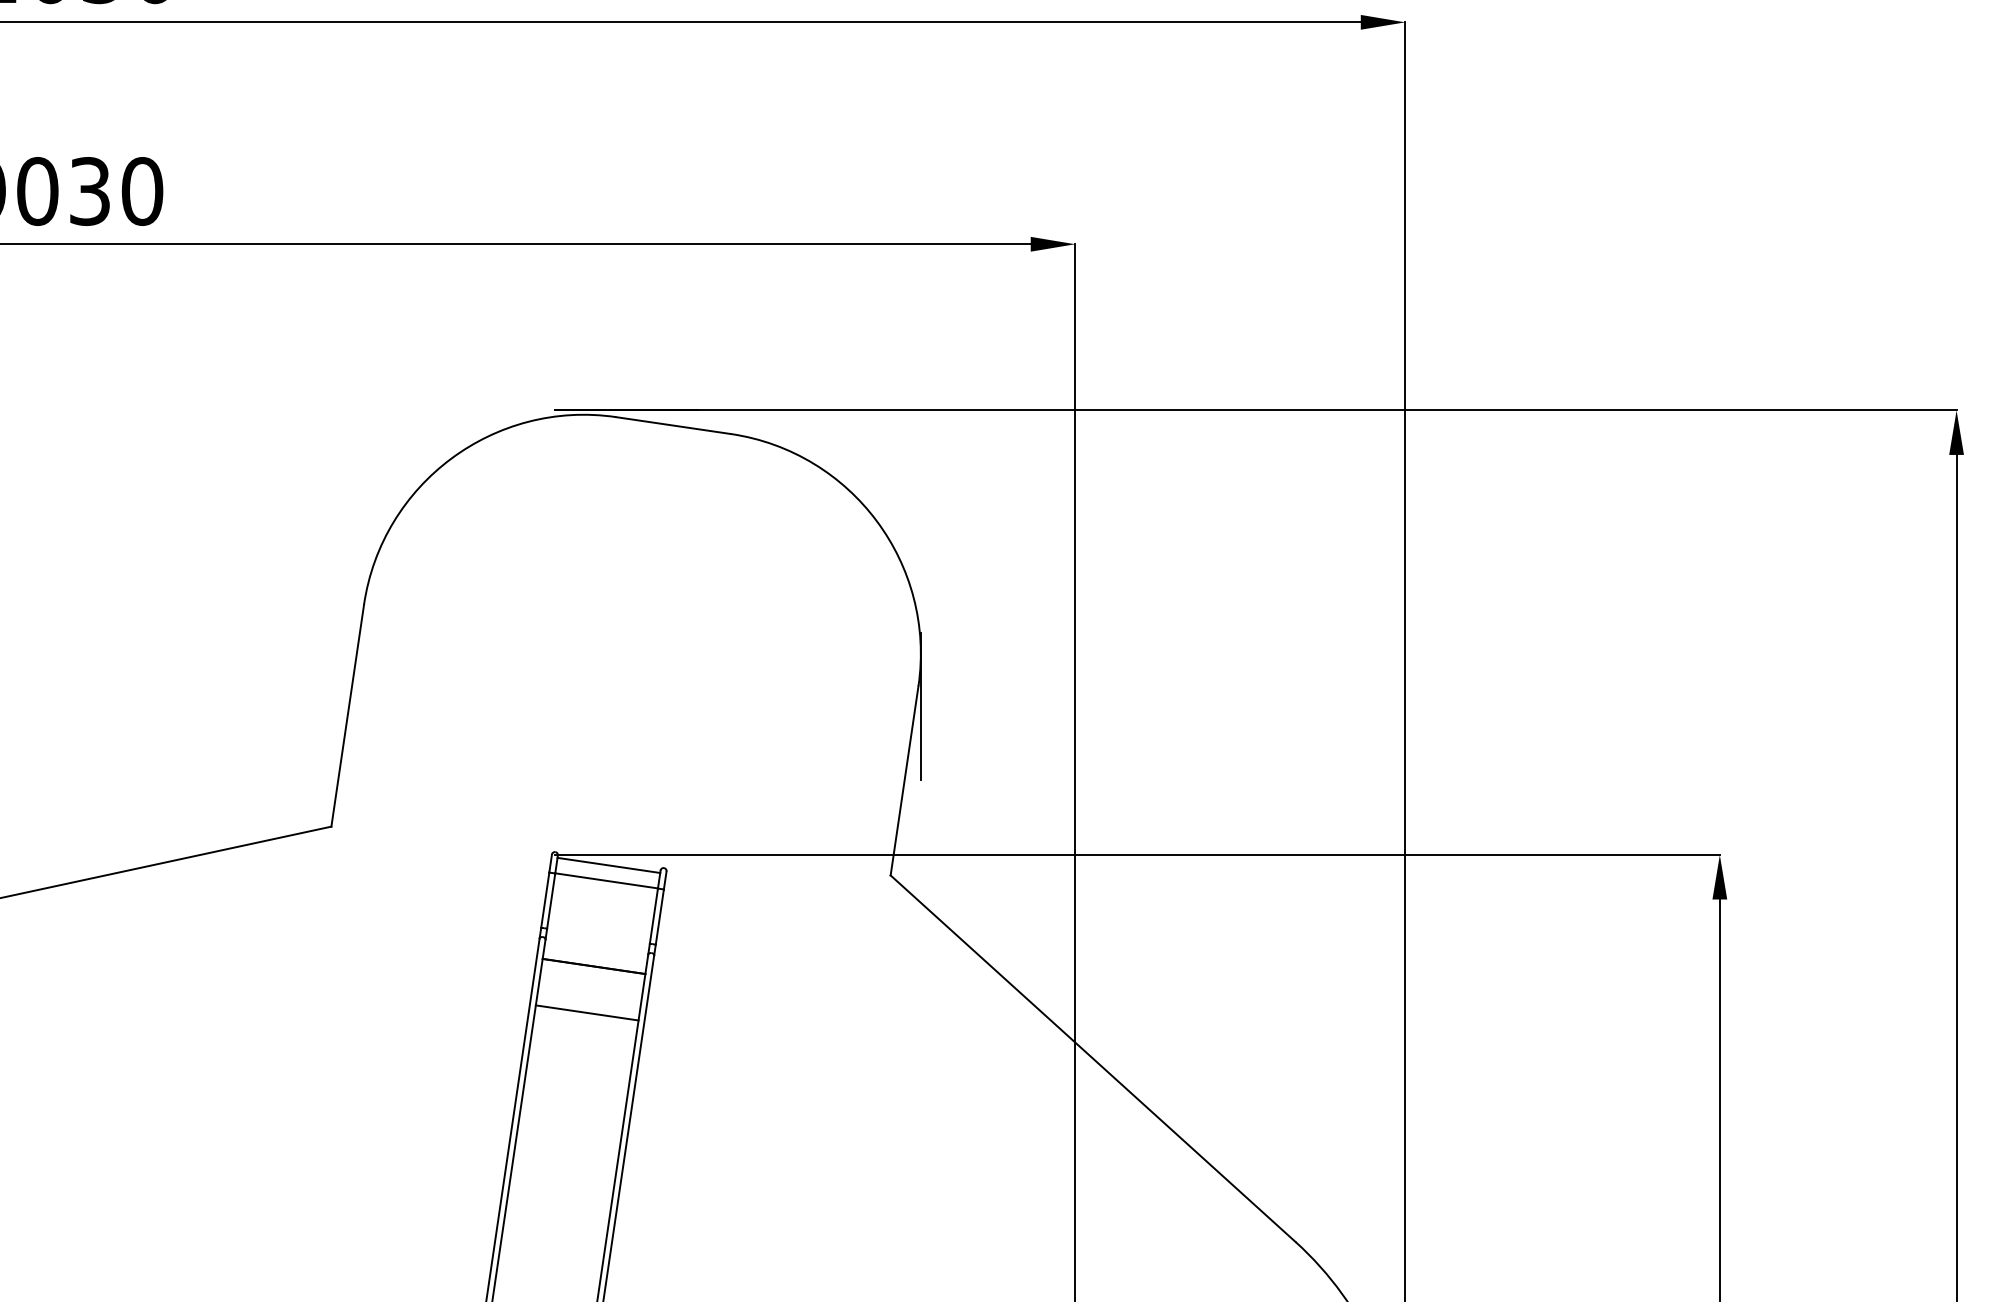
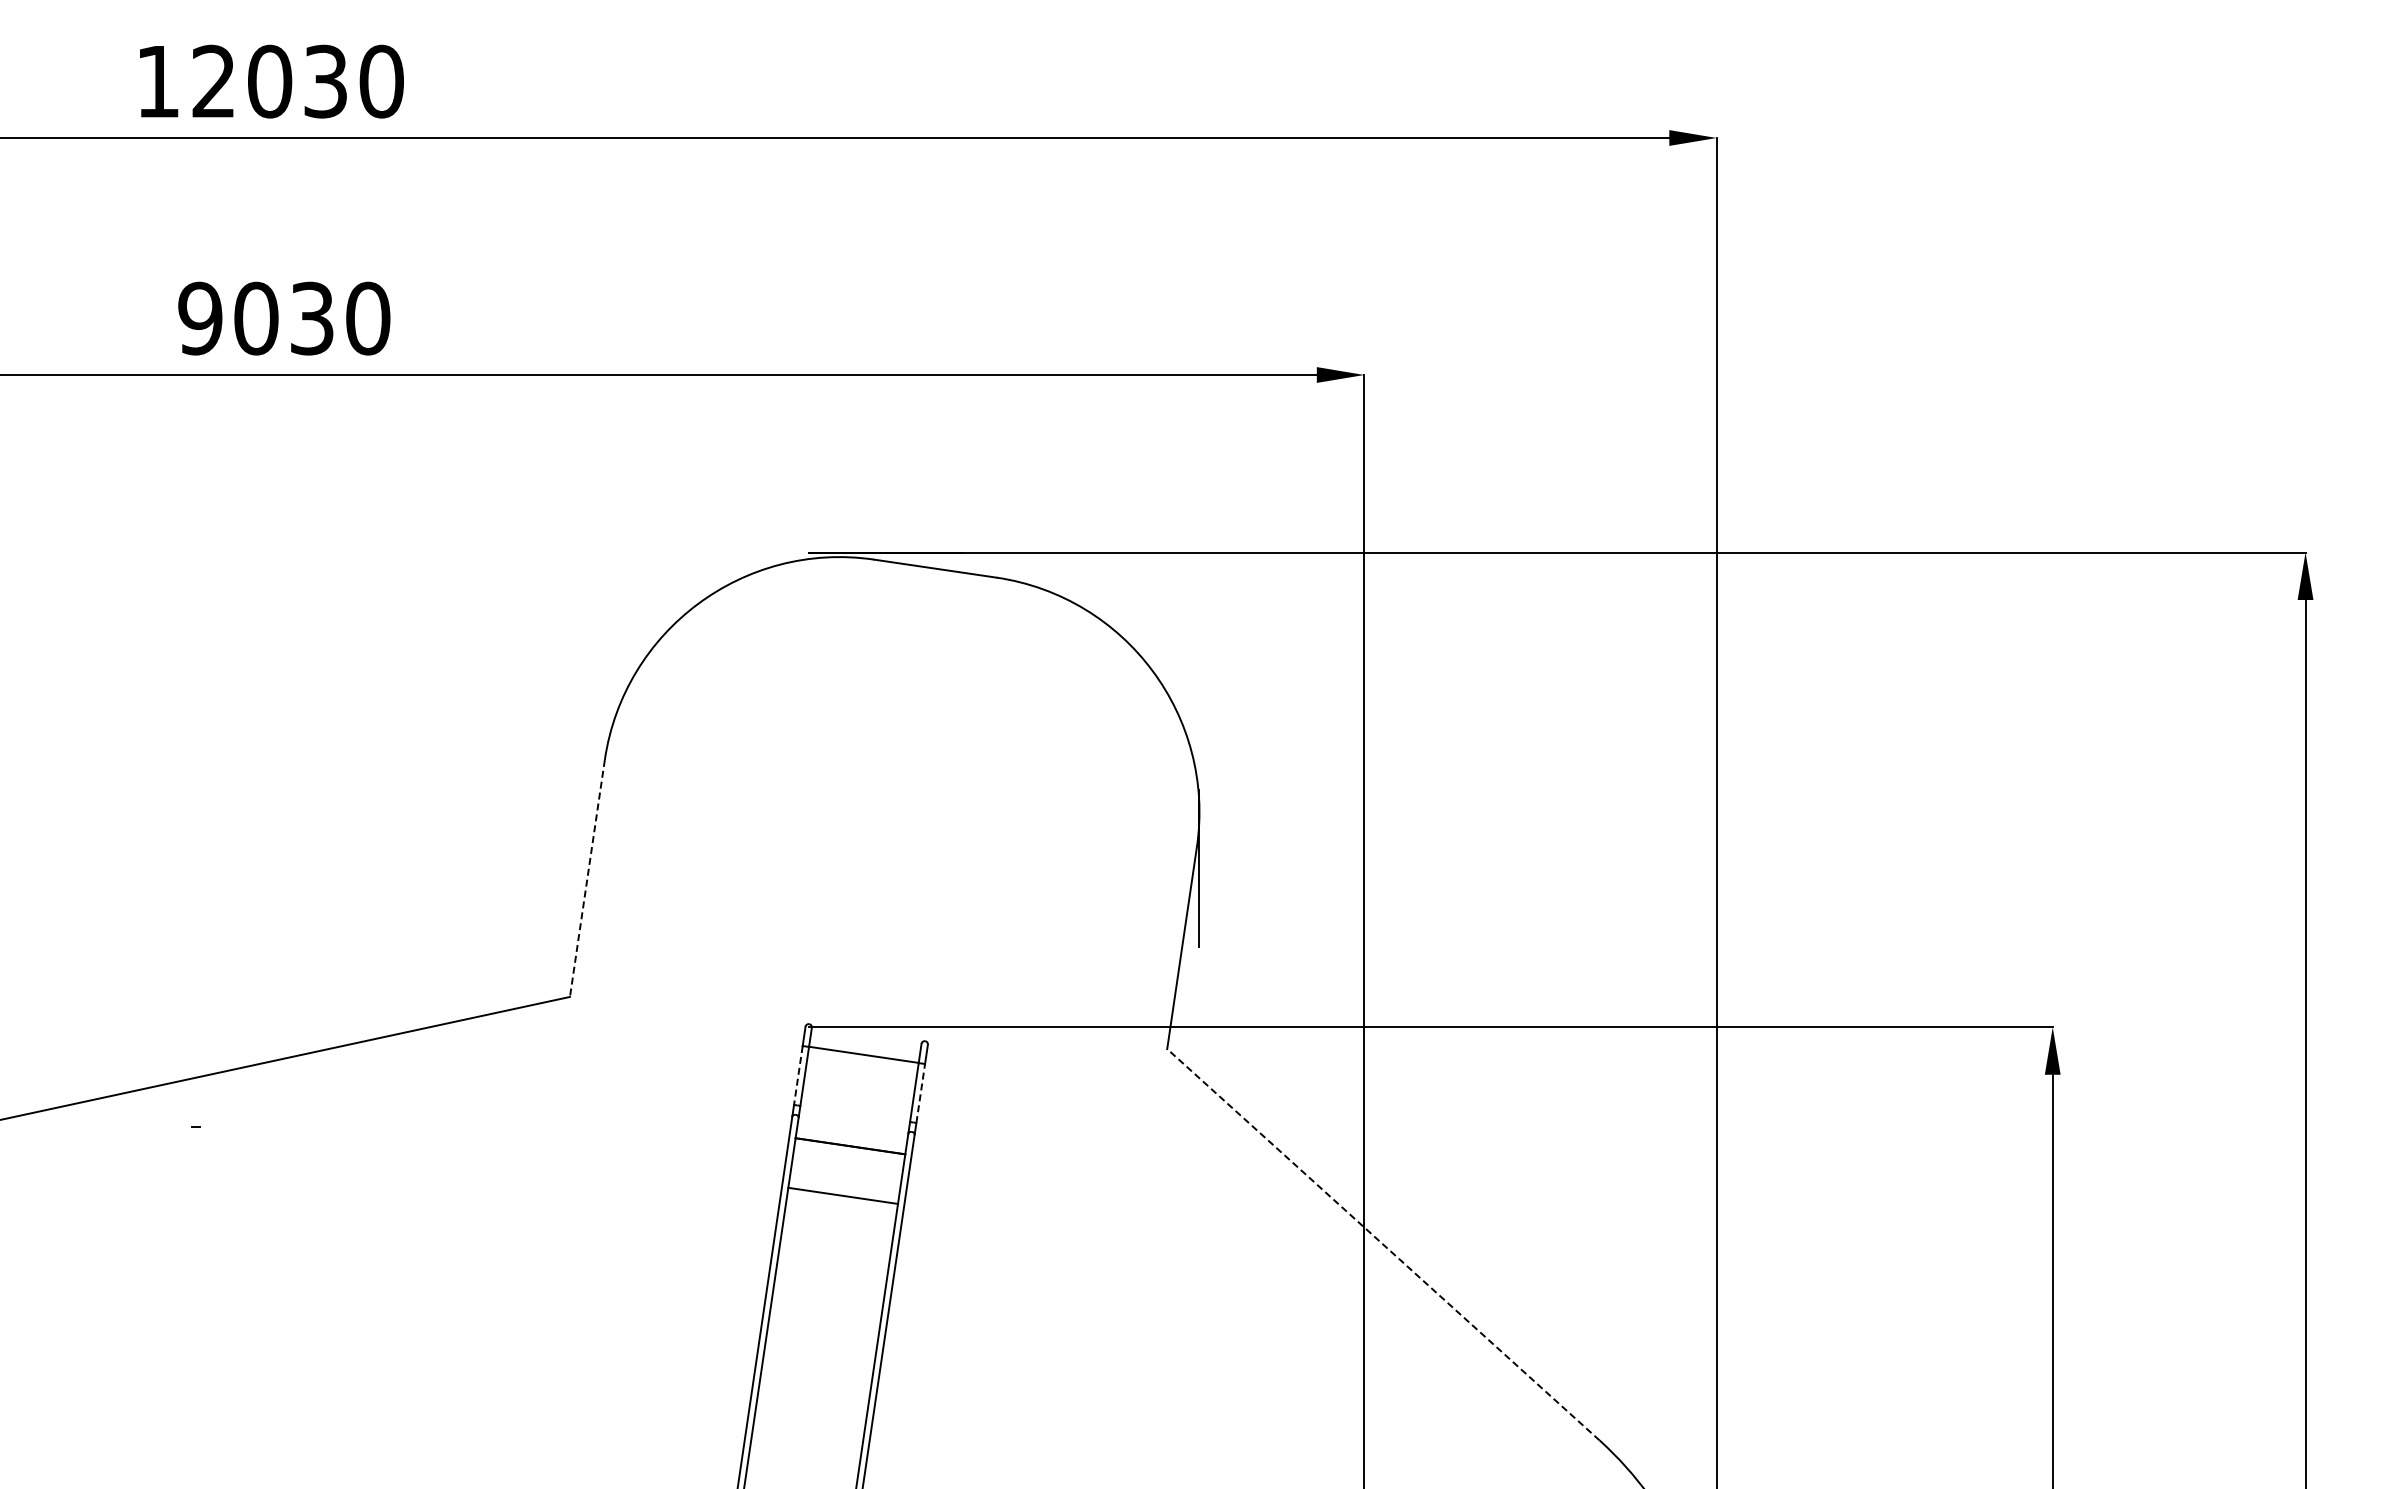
line: (347, 715) -> (587, 878), solid -> dashed
line: (609, 865) -> (866, 1038), removed
line: (545, 900) -> (798, 1075), solid -> dashed
line: (659, 917) -> (920, 1093), solid -> dashed
line: (1093, 1058) -> (1383, 1244), solid -> dashed

